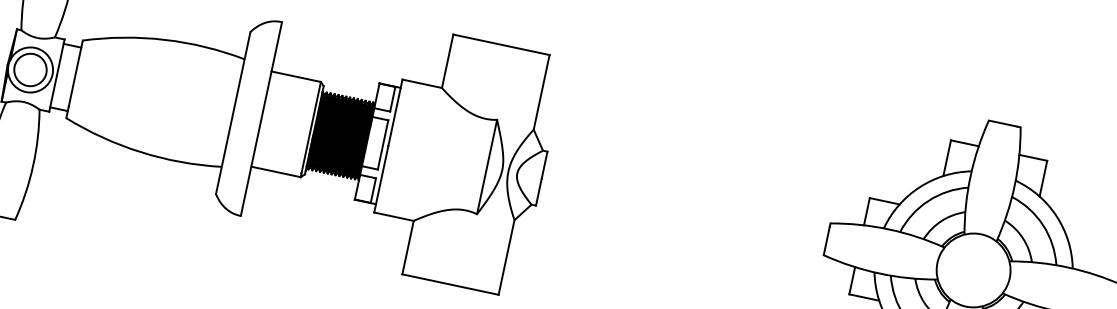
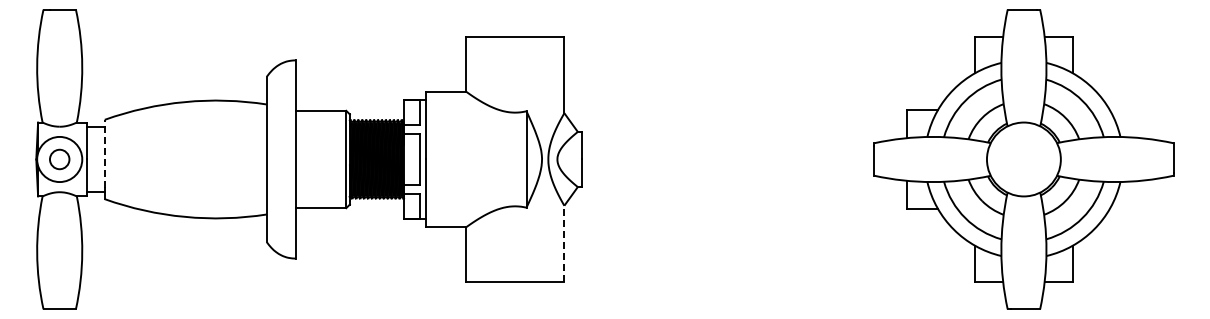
circle: (30, 69) -> (59, 159), size x0.6
line: (75, 73) -> (104, 153), solid -> dashed
line: (506, 257) -> (564, 243), solid -> dashed

